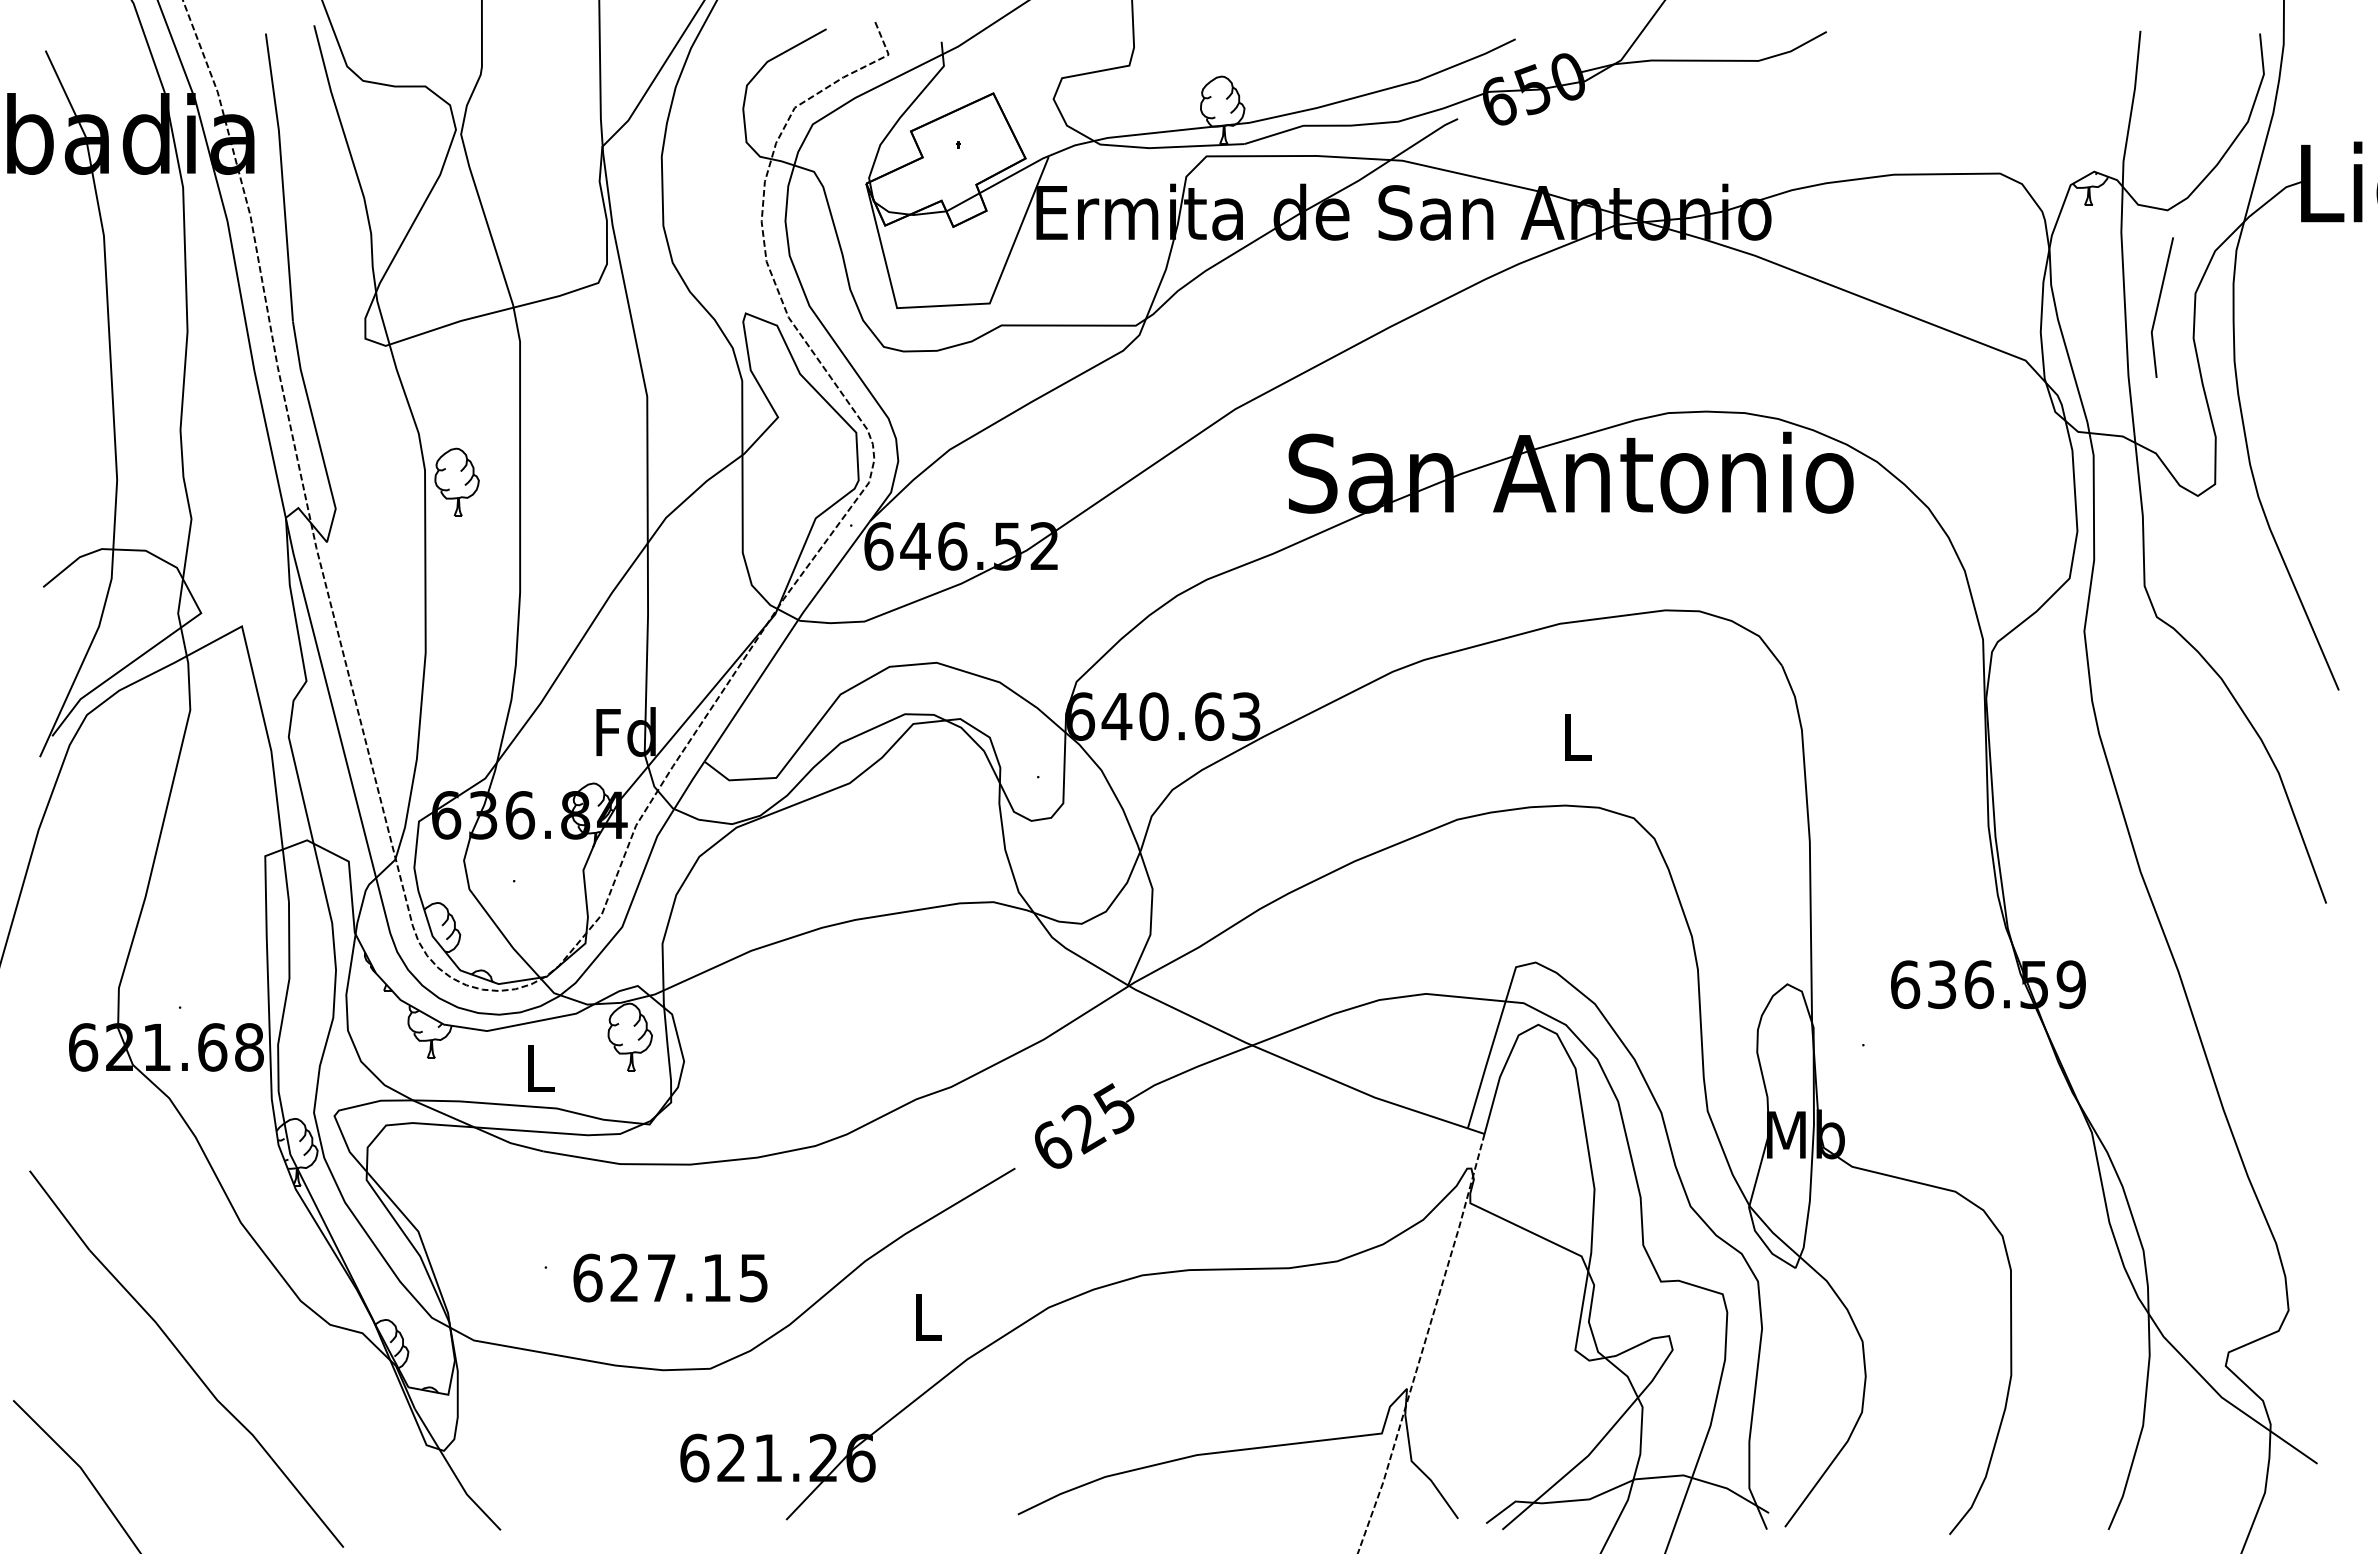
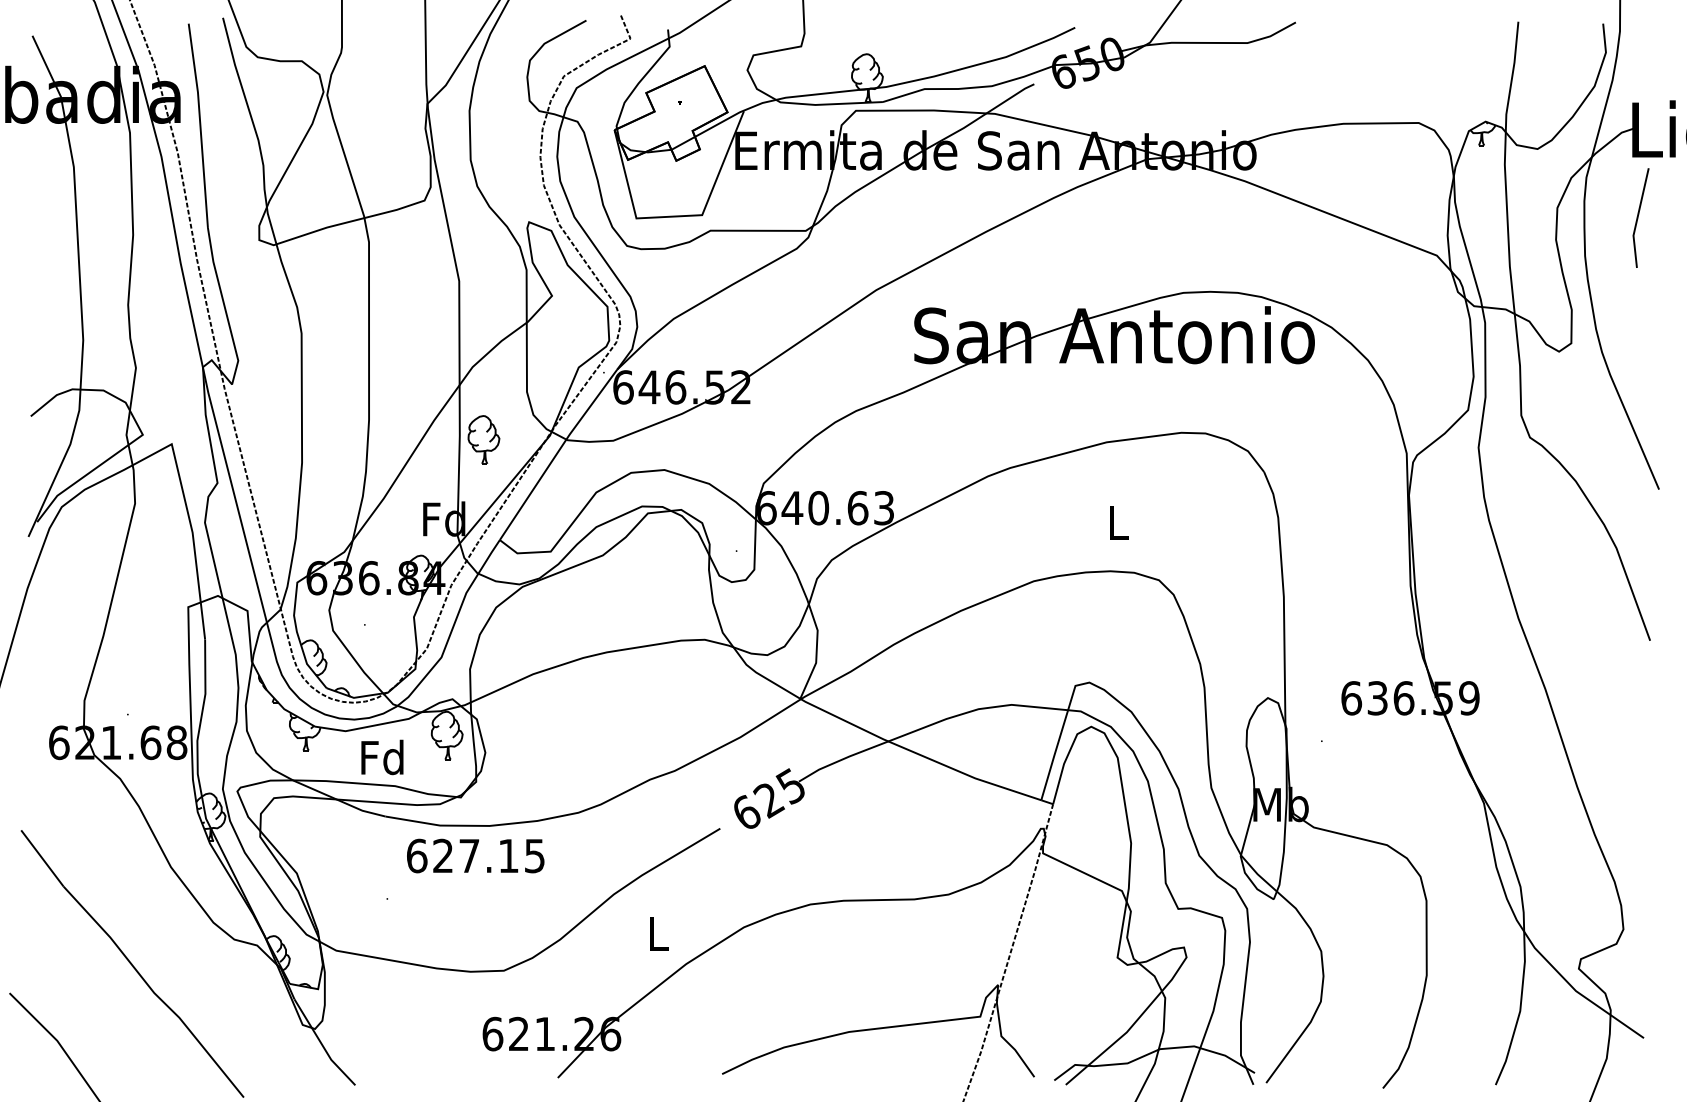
line: (2158, 307) -> (1638, 217), moved
part: (456, 481) -> (483, 439), moved
text: (538, 1067) -> (382, 757), L -> Fd
text: (670, 1277) -> (475, 855), moved

